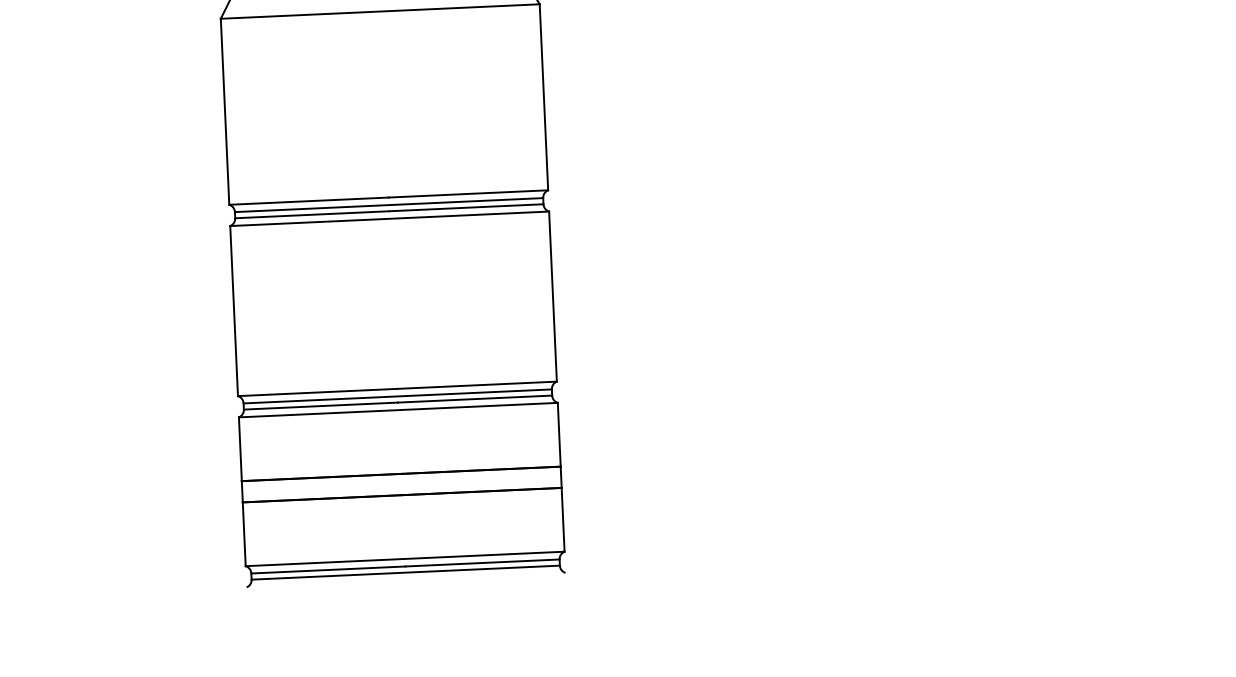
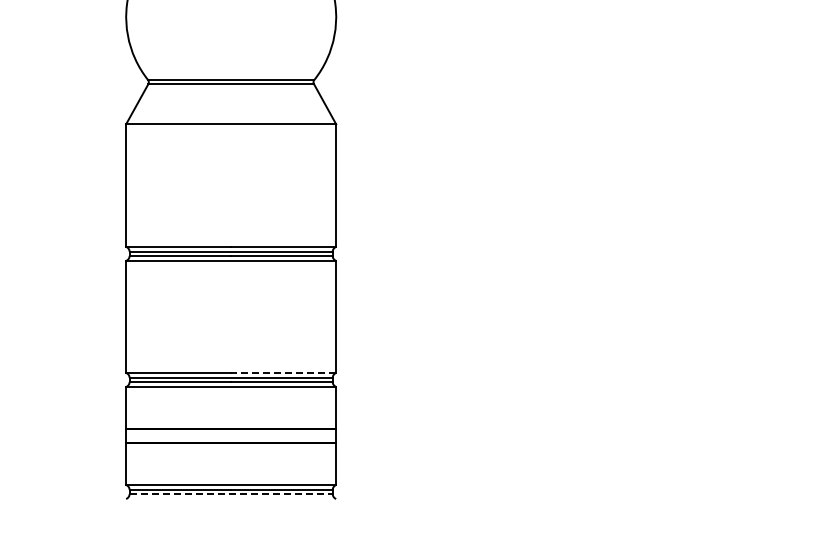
line: (476, 384) -> (283, 372), solid -> dashed
line: (406, 573) -> (231, 494), solid -> dashed

